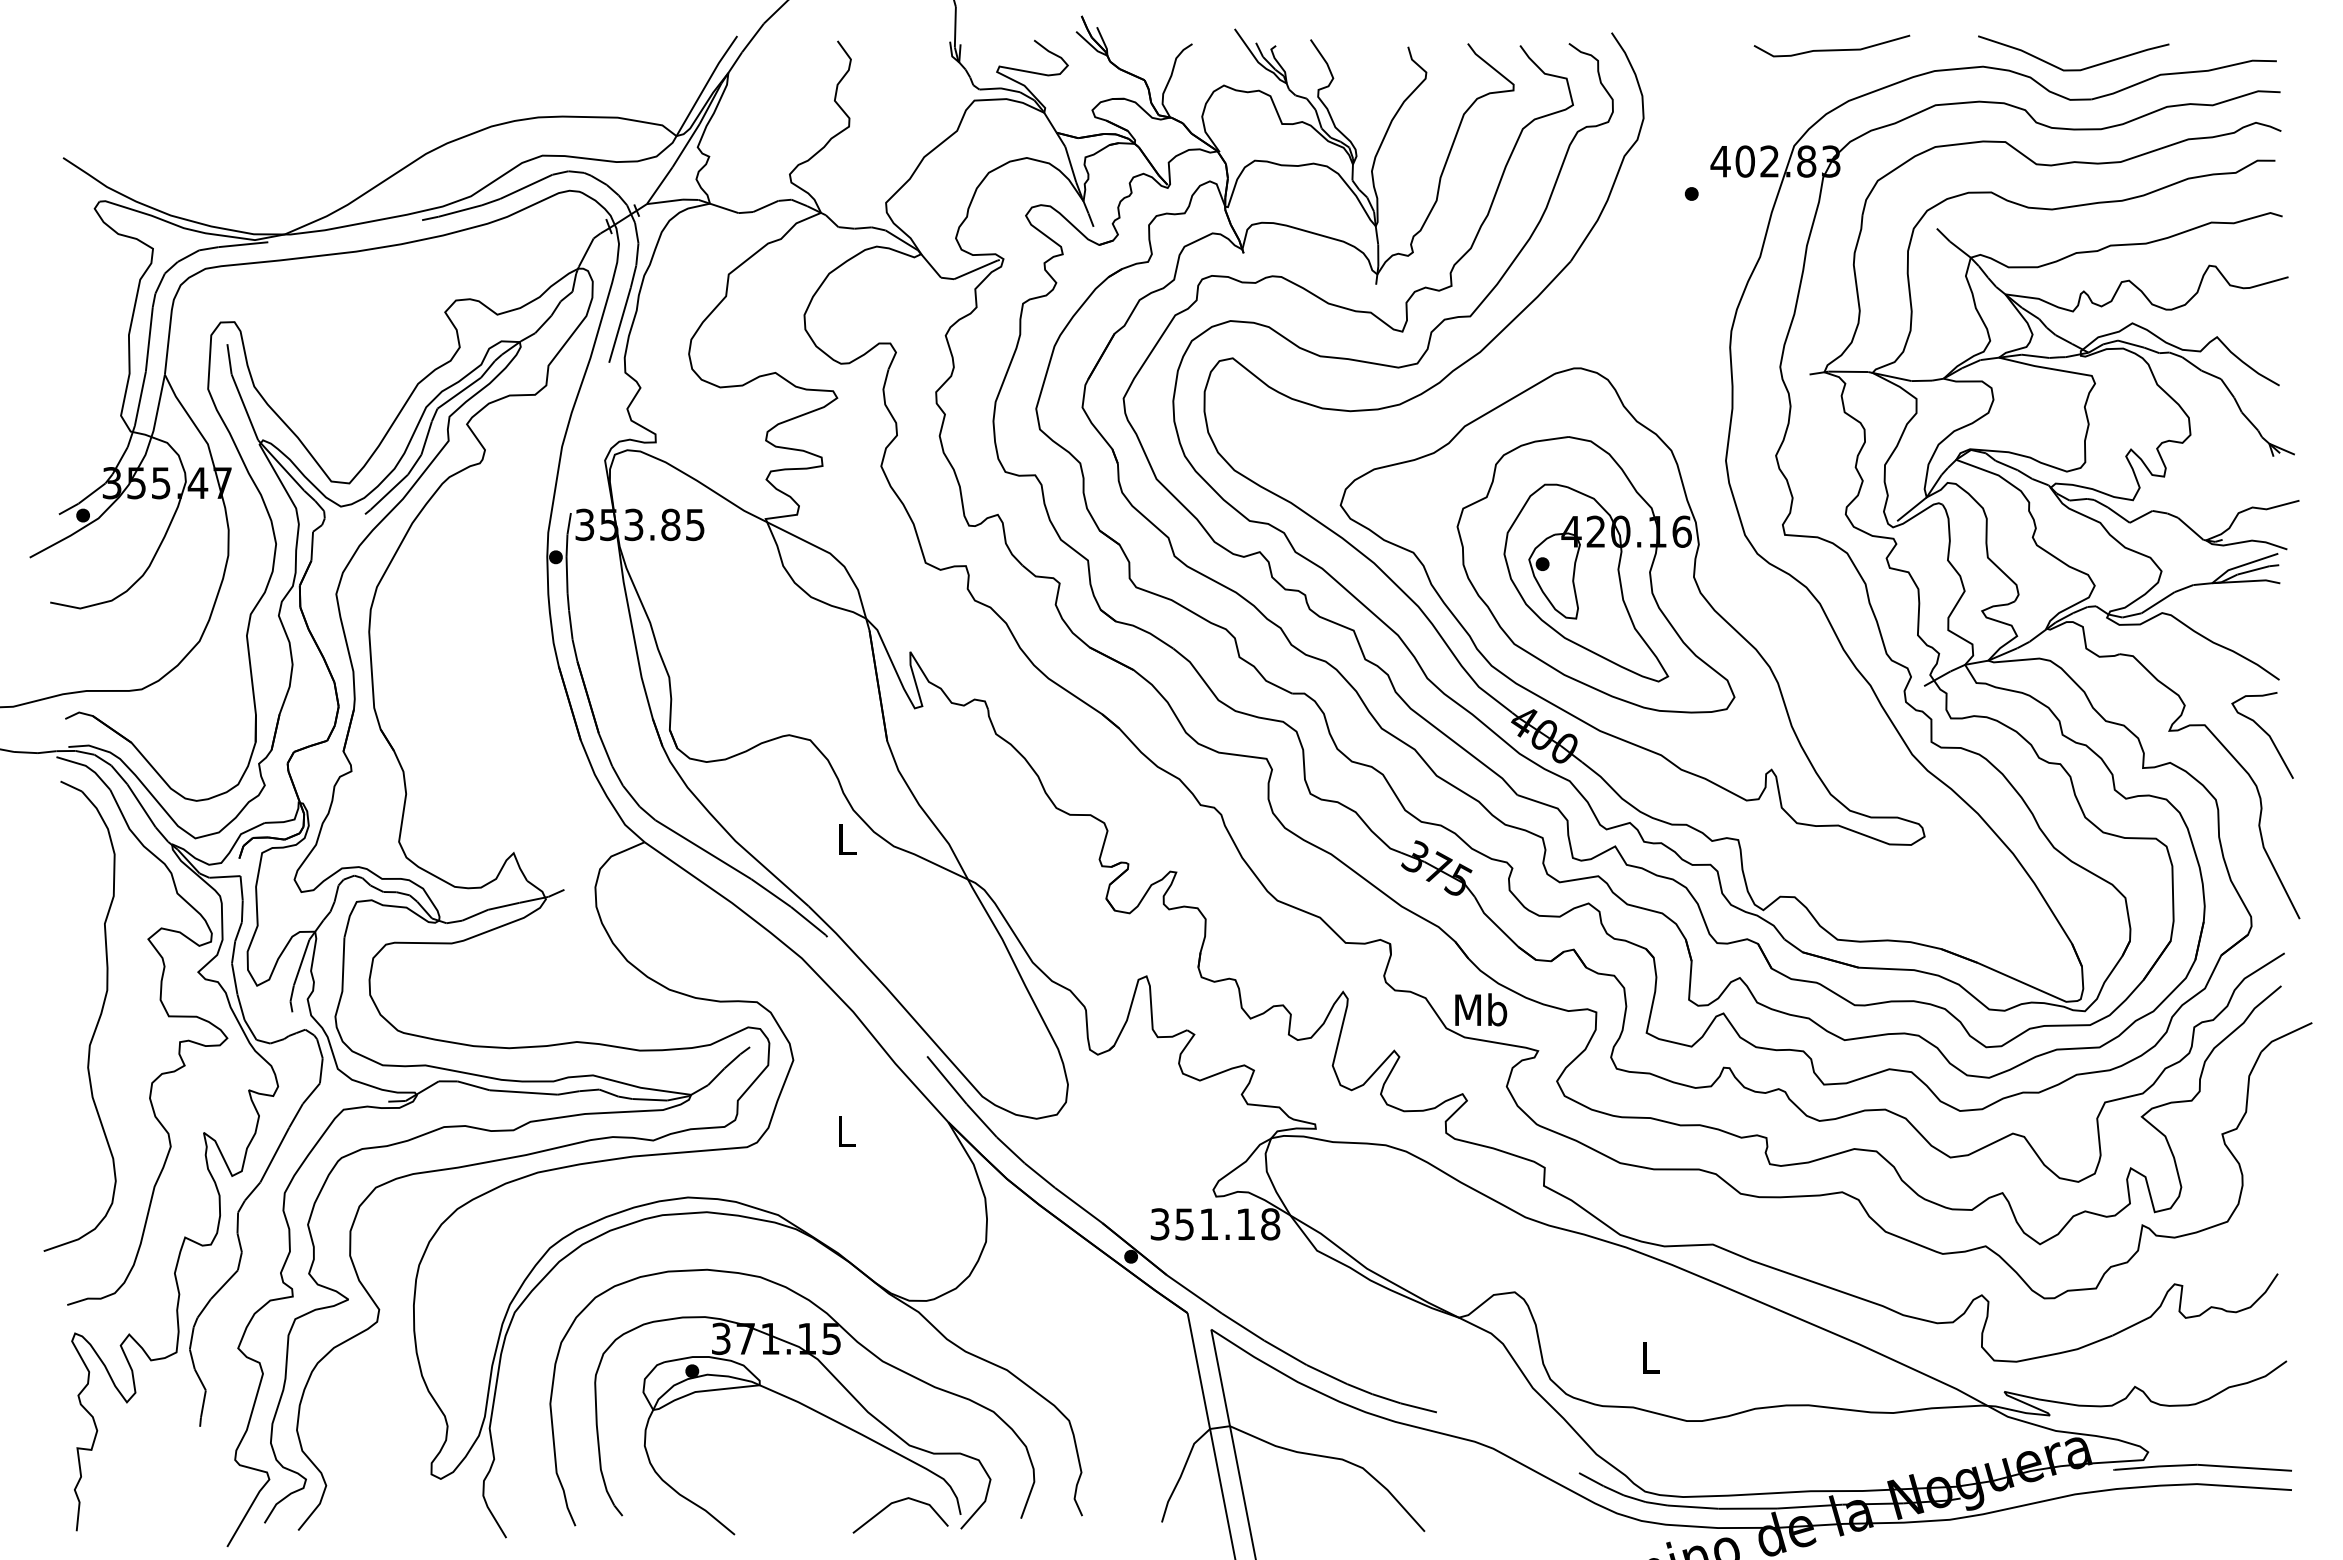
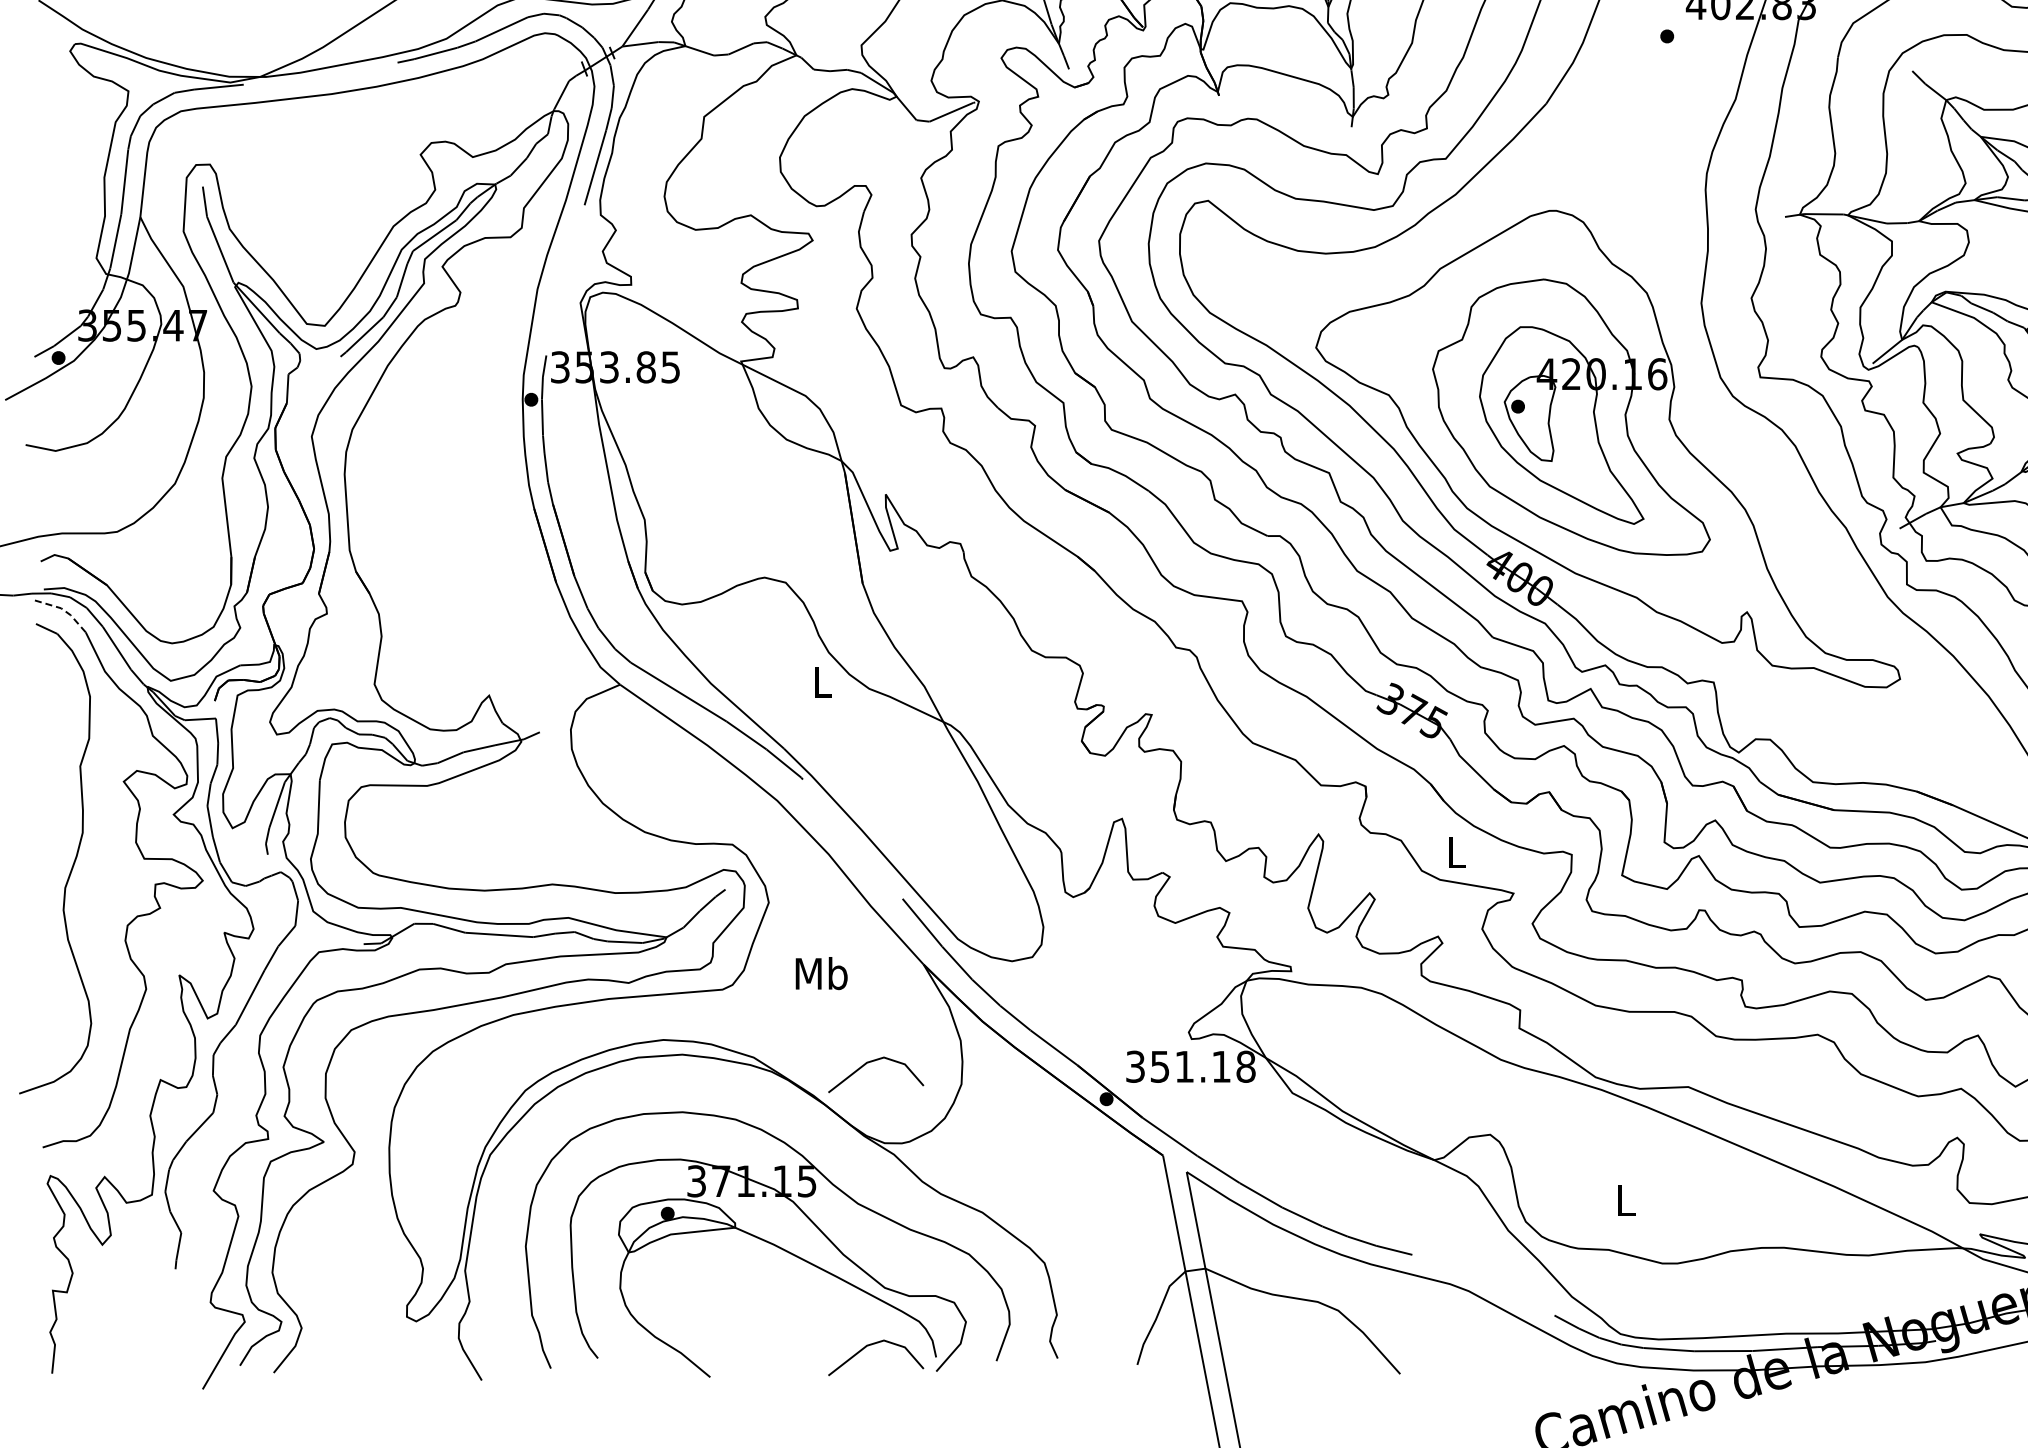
line: (87, 766) -> (62, 608), solid -> dashed
text: (1481, 1009) -> (1456, 851), Mb -> L
text: (846, 1130) -> (821, 972), L -> Mb
line: (898, 1219) -> (873, 1061), added

